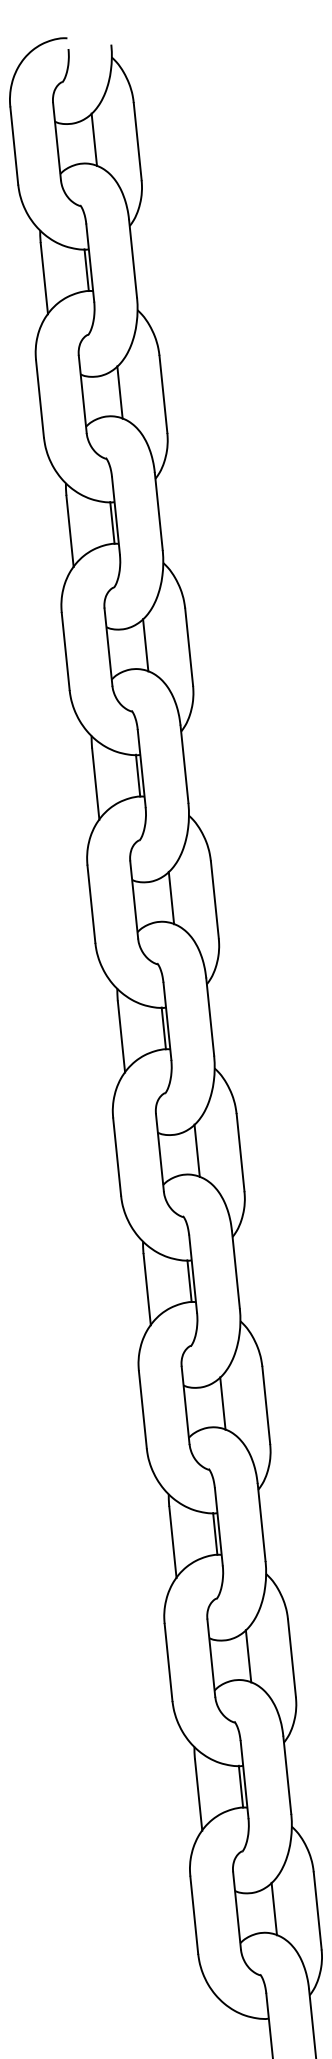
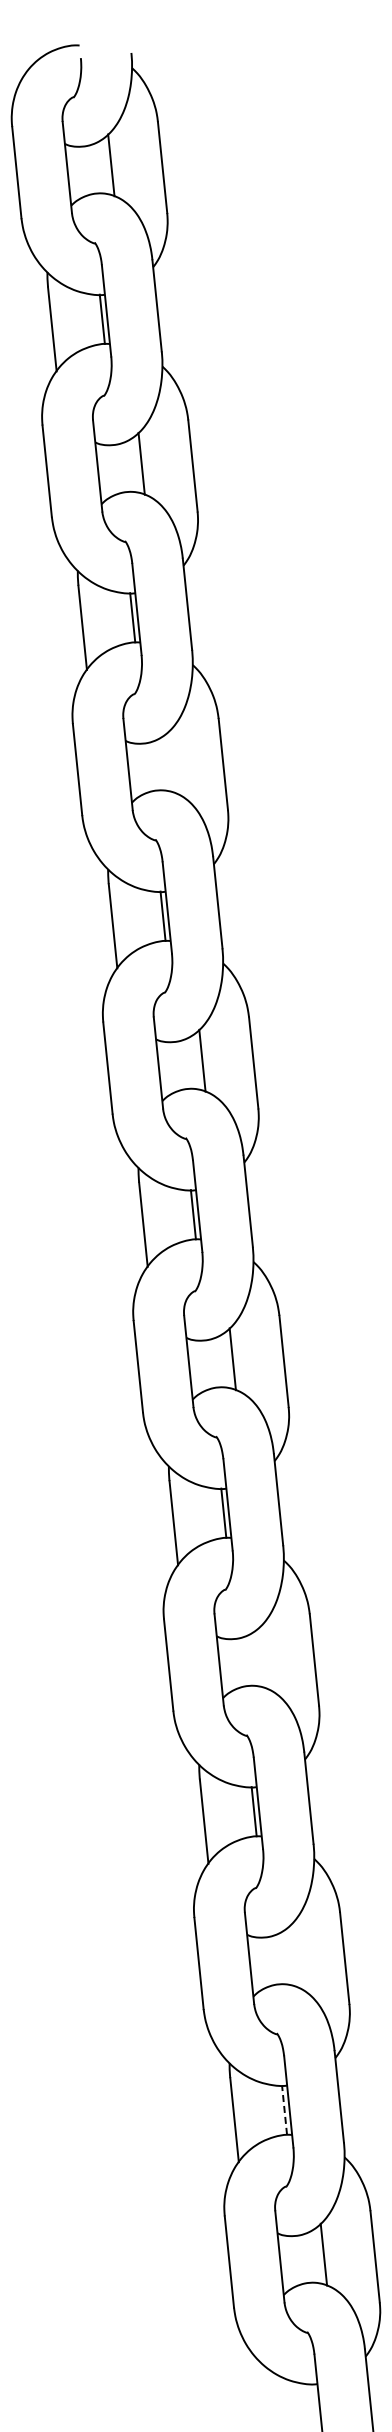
line: (145, 645) -> (171, 762), removed
line: (223, 1403) -> (263, 1657), removed
line: (248, 1656) -> (293, 1956), removed
line: (240, 1786) -> (284, 2110), solid -> dashed

